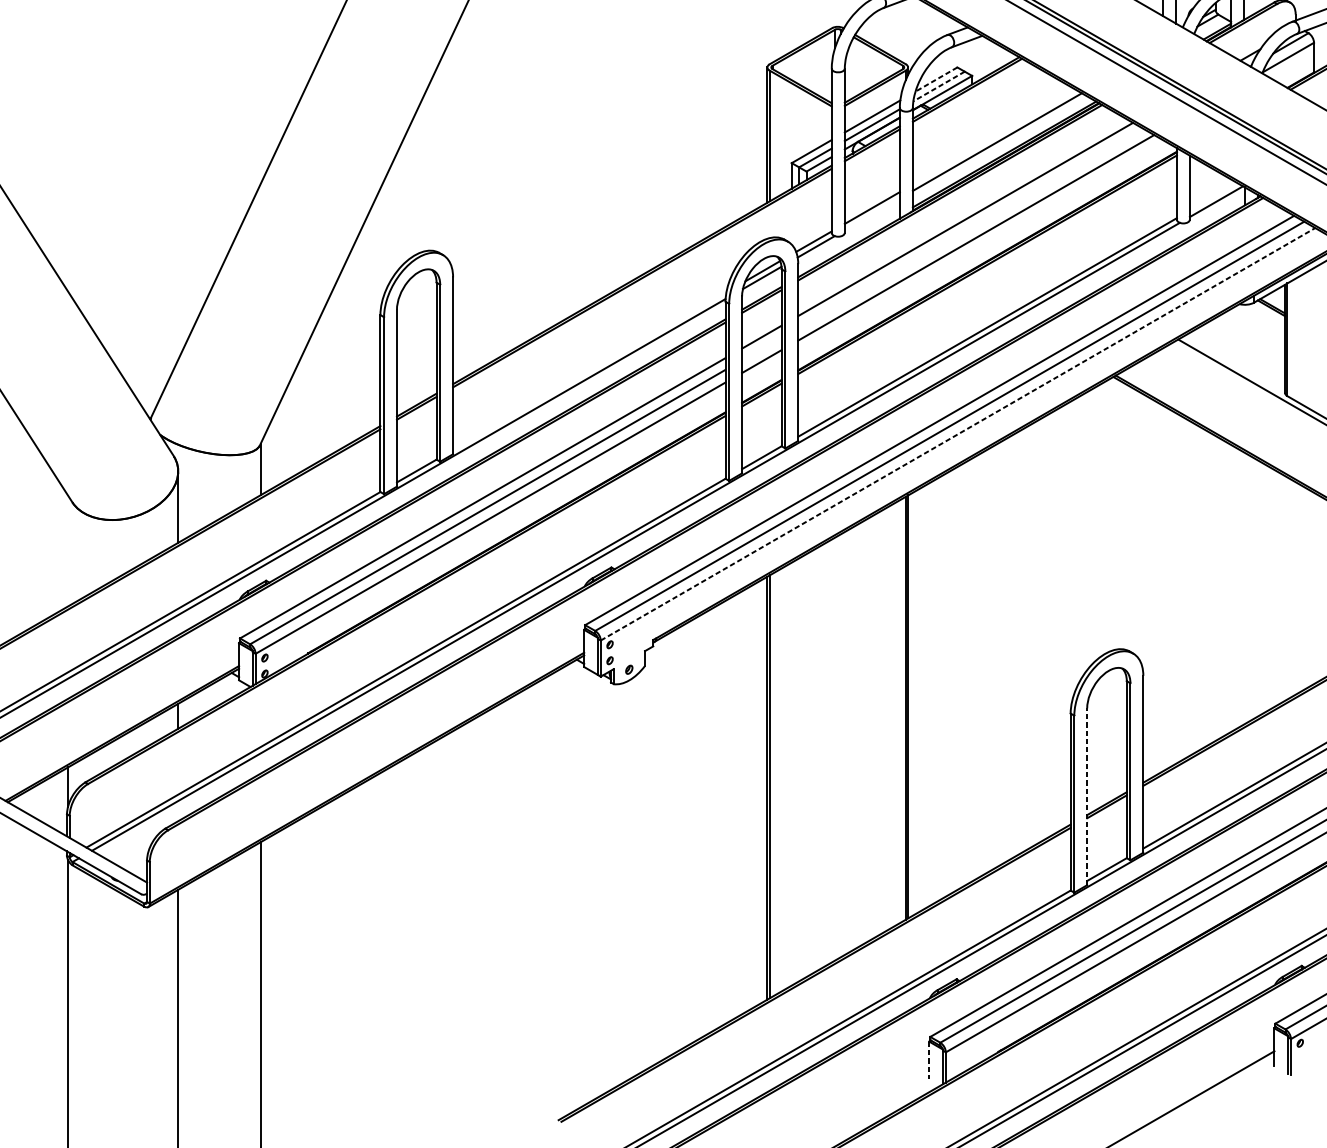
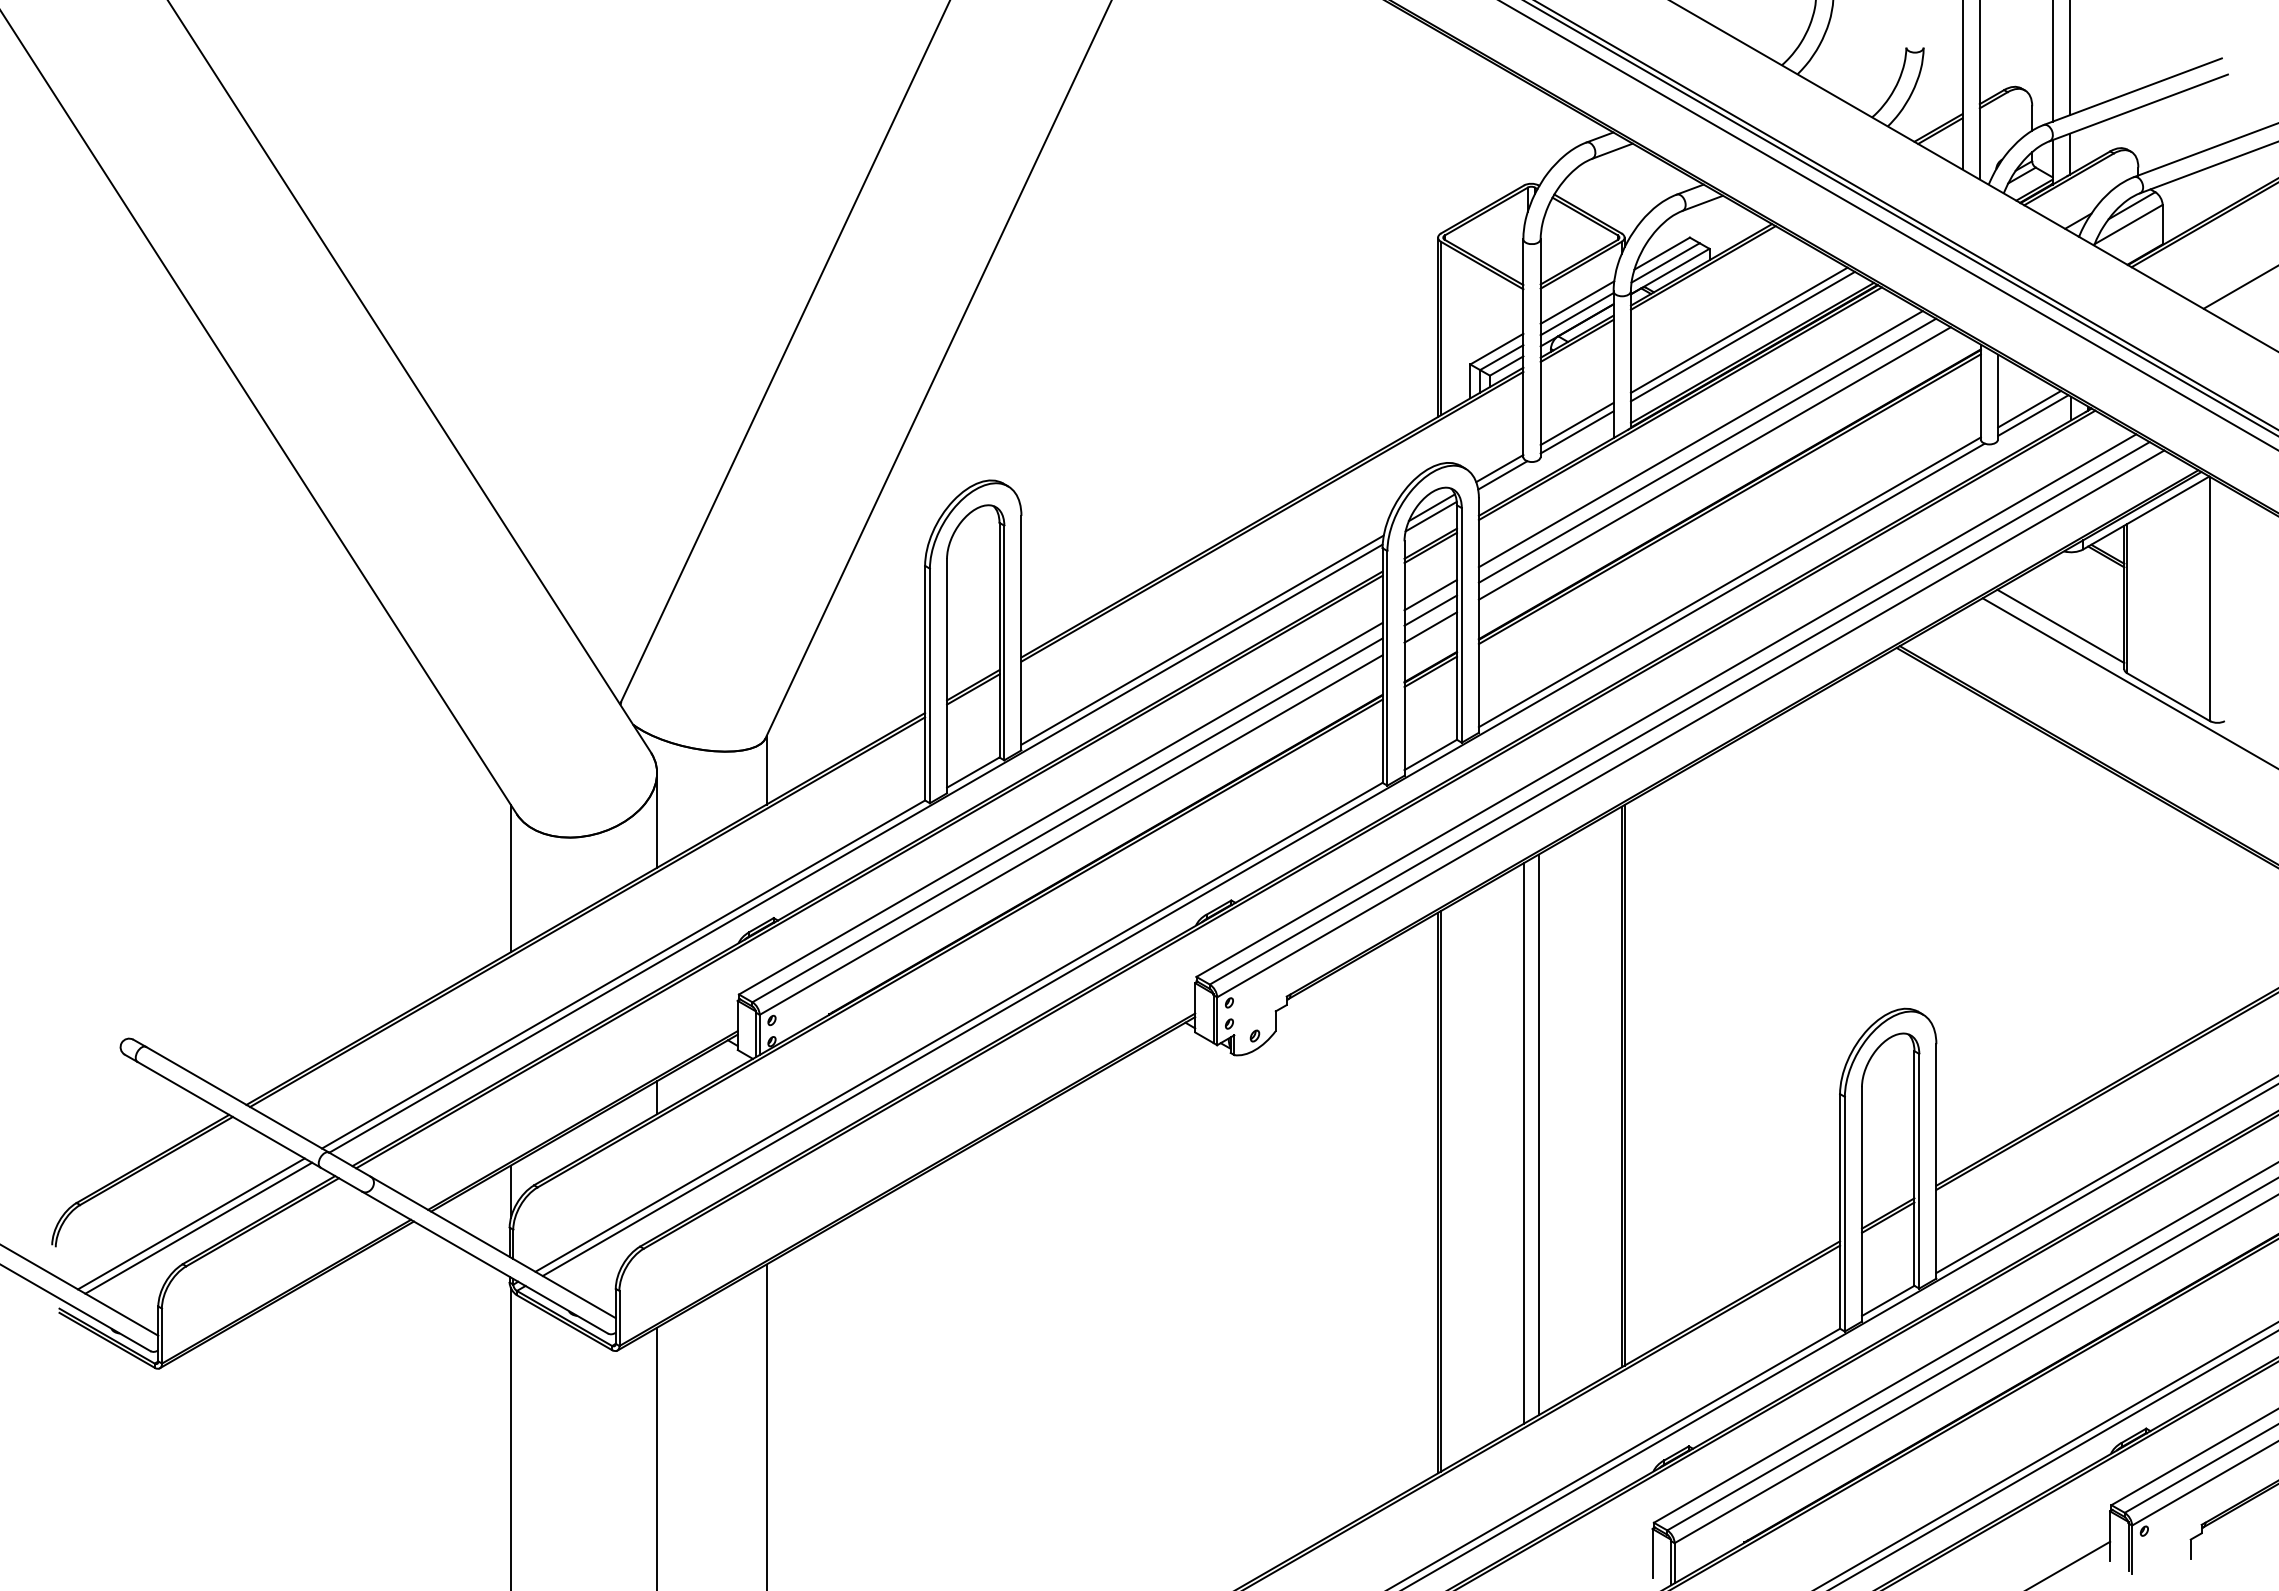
line: (935, 79) -> (1661, 253), dashed -> solid
line: (938, 86) -> (1665, 263), dashed -> solid
line: (994, 136) -> (1738, 329), added
line: (1213, 196) -> (2029, 408), added
line: (871, 214) -> (1576, 432), added
line: (970, 228) -> (1707, 450), added
line: (761, 348) -> (1430, 610), added
line: (1236, 360) -> (2060, 626), added
line: (589, 370) -> (1202, 639), added
line: (957, 433) -> (1690, 723), dashed -> solid
line: (67, 550) -> (510, 878), added
line: (843, 744) -> (1538, 1134), added
line: (832, 750) -> (1524, 1143), added
line: (1087, 796) -> (1862, 1203), dashed -> solid
line: (929, 1060) -> (1652, 1553), dashed -> solid

